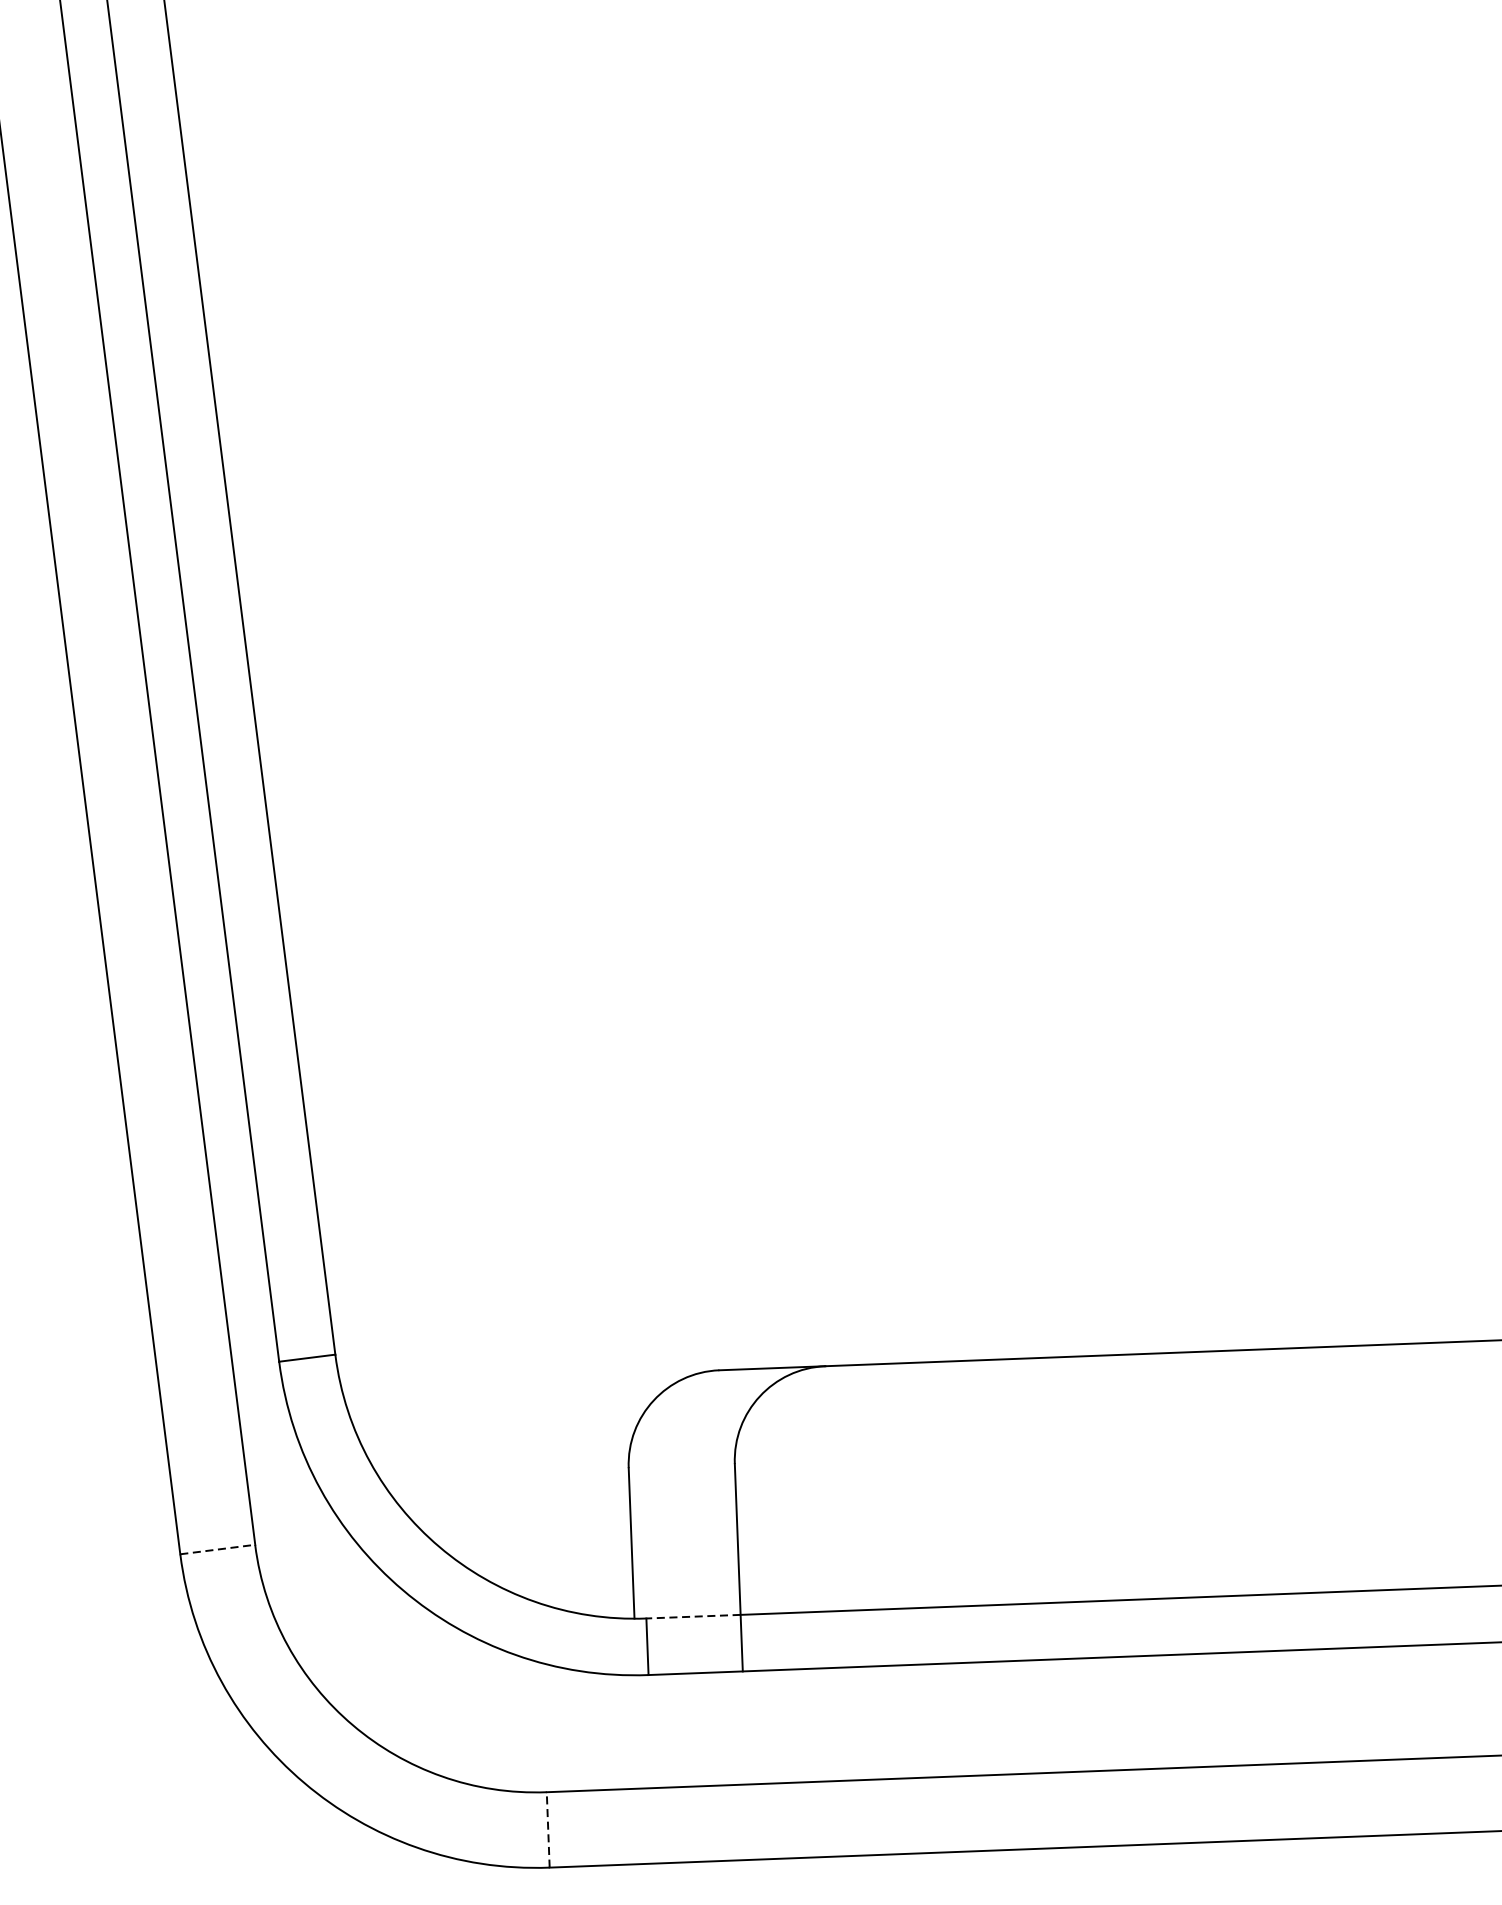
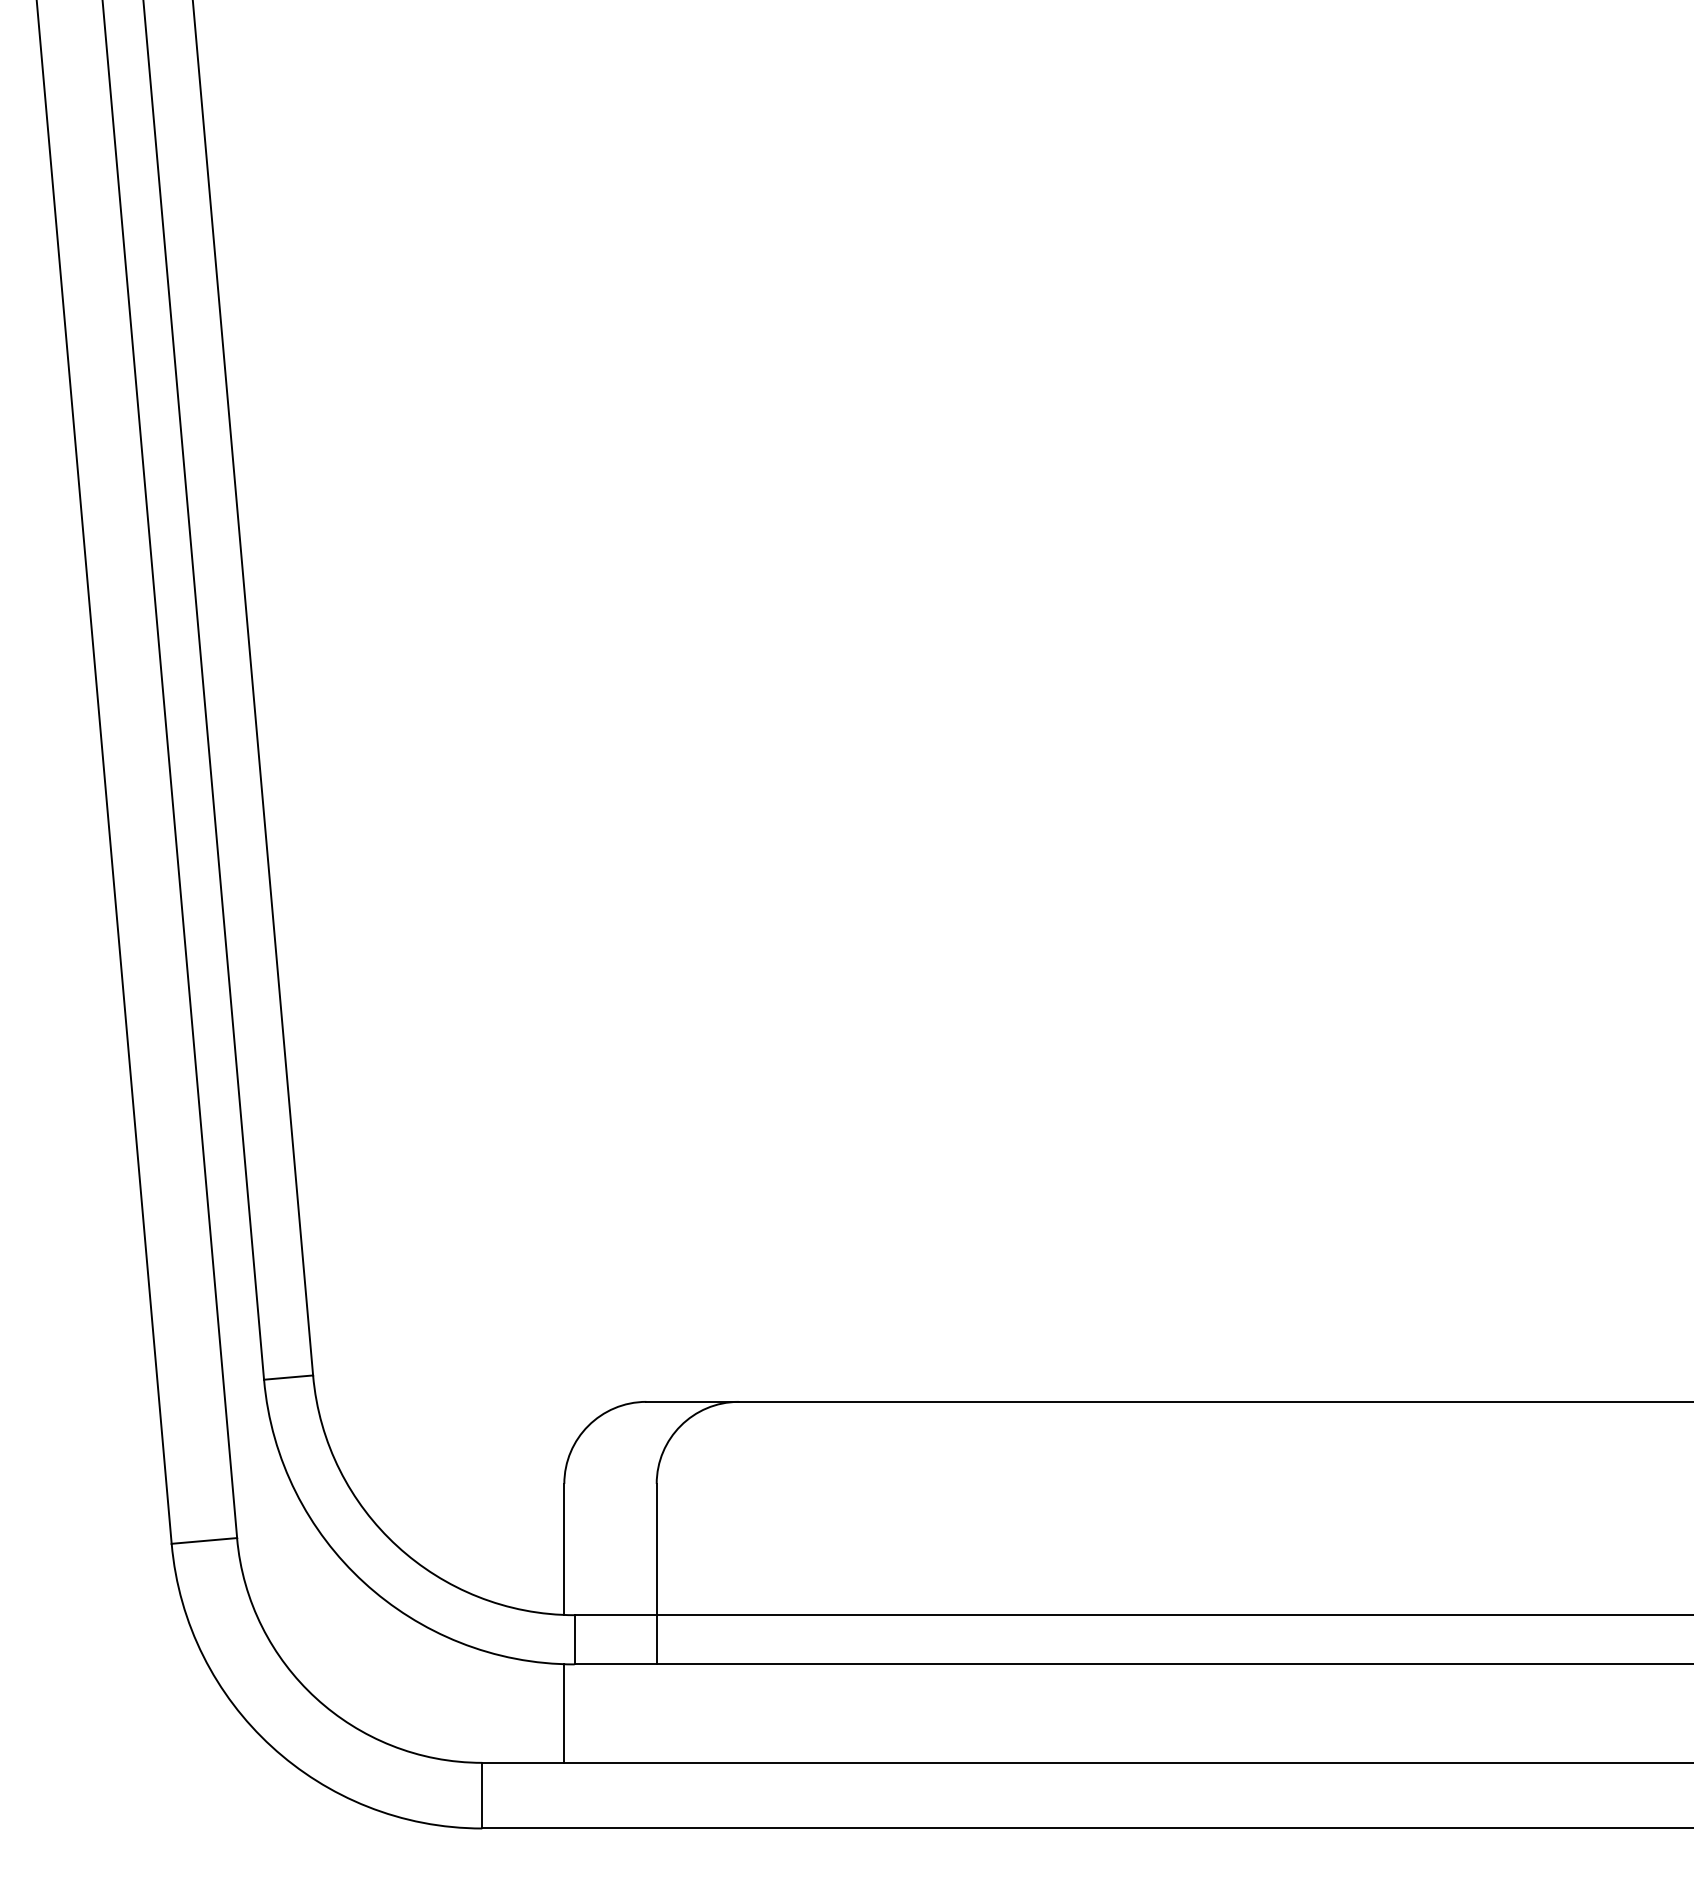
line: (217, 1549) -> (204, 1540), dashed -> solid
line: (693, 1617) -> (615, 1615), dashed -> solid
line: (639, 1731) -> (564, 1713), added
line: (548, 1829) -> (482, 1795), dashed -> solid

